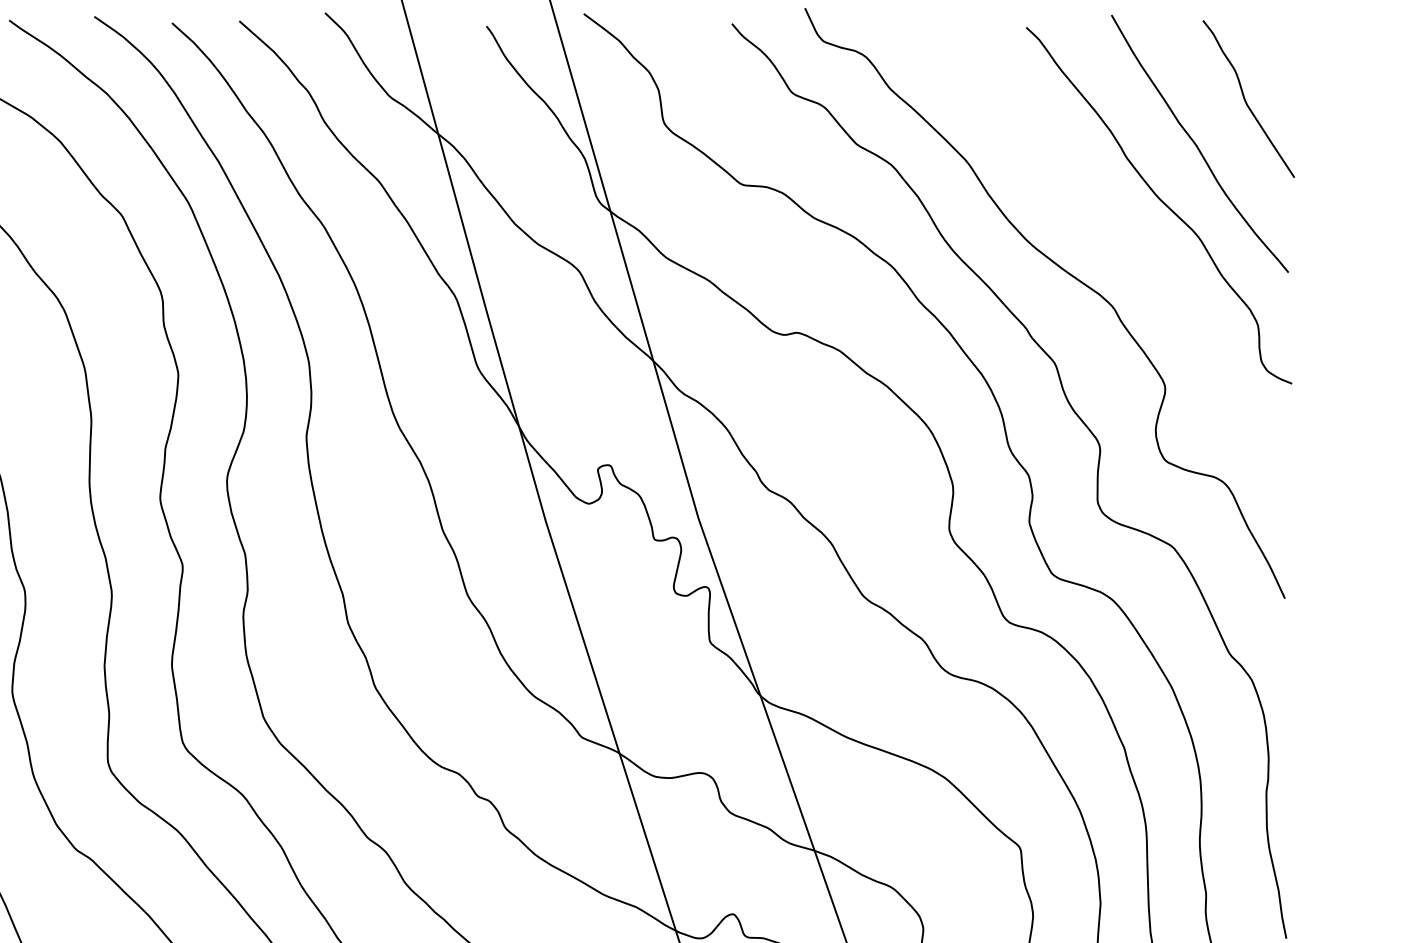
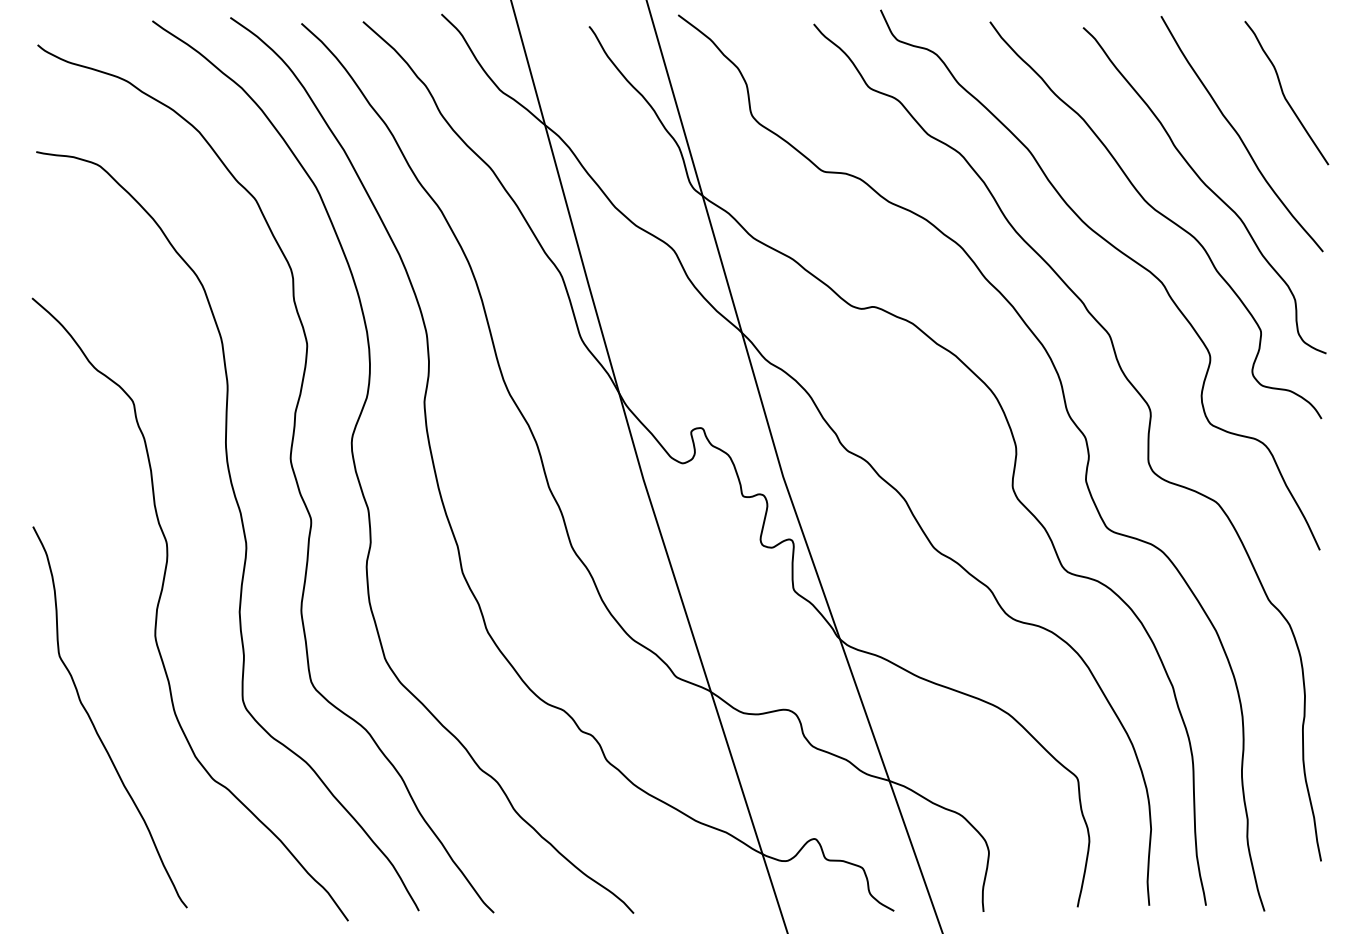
curve: (1108, 230) -> (1158, 213), added

